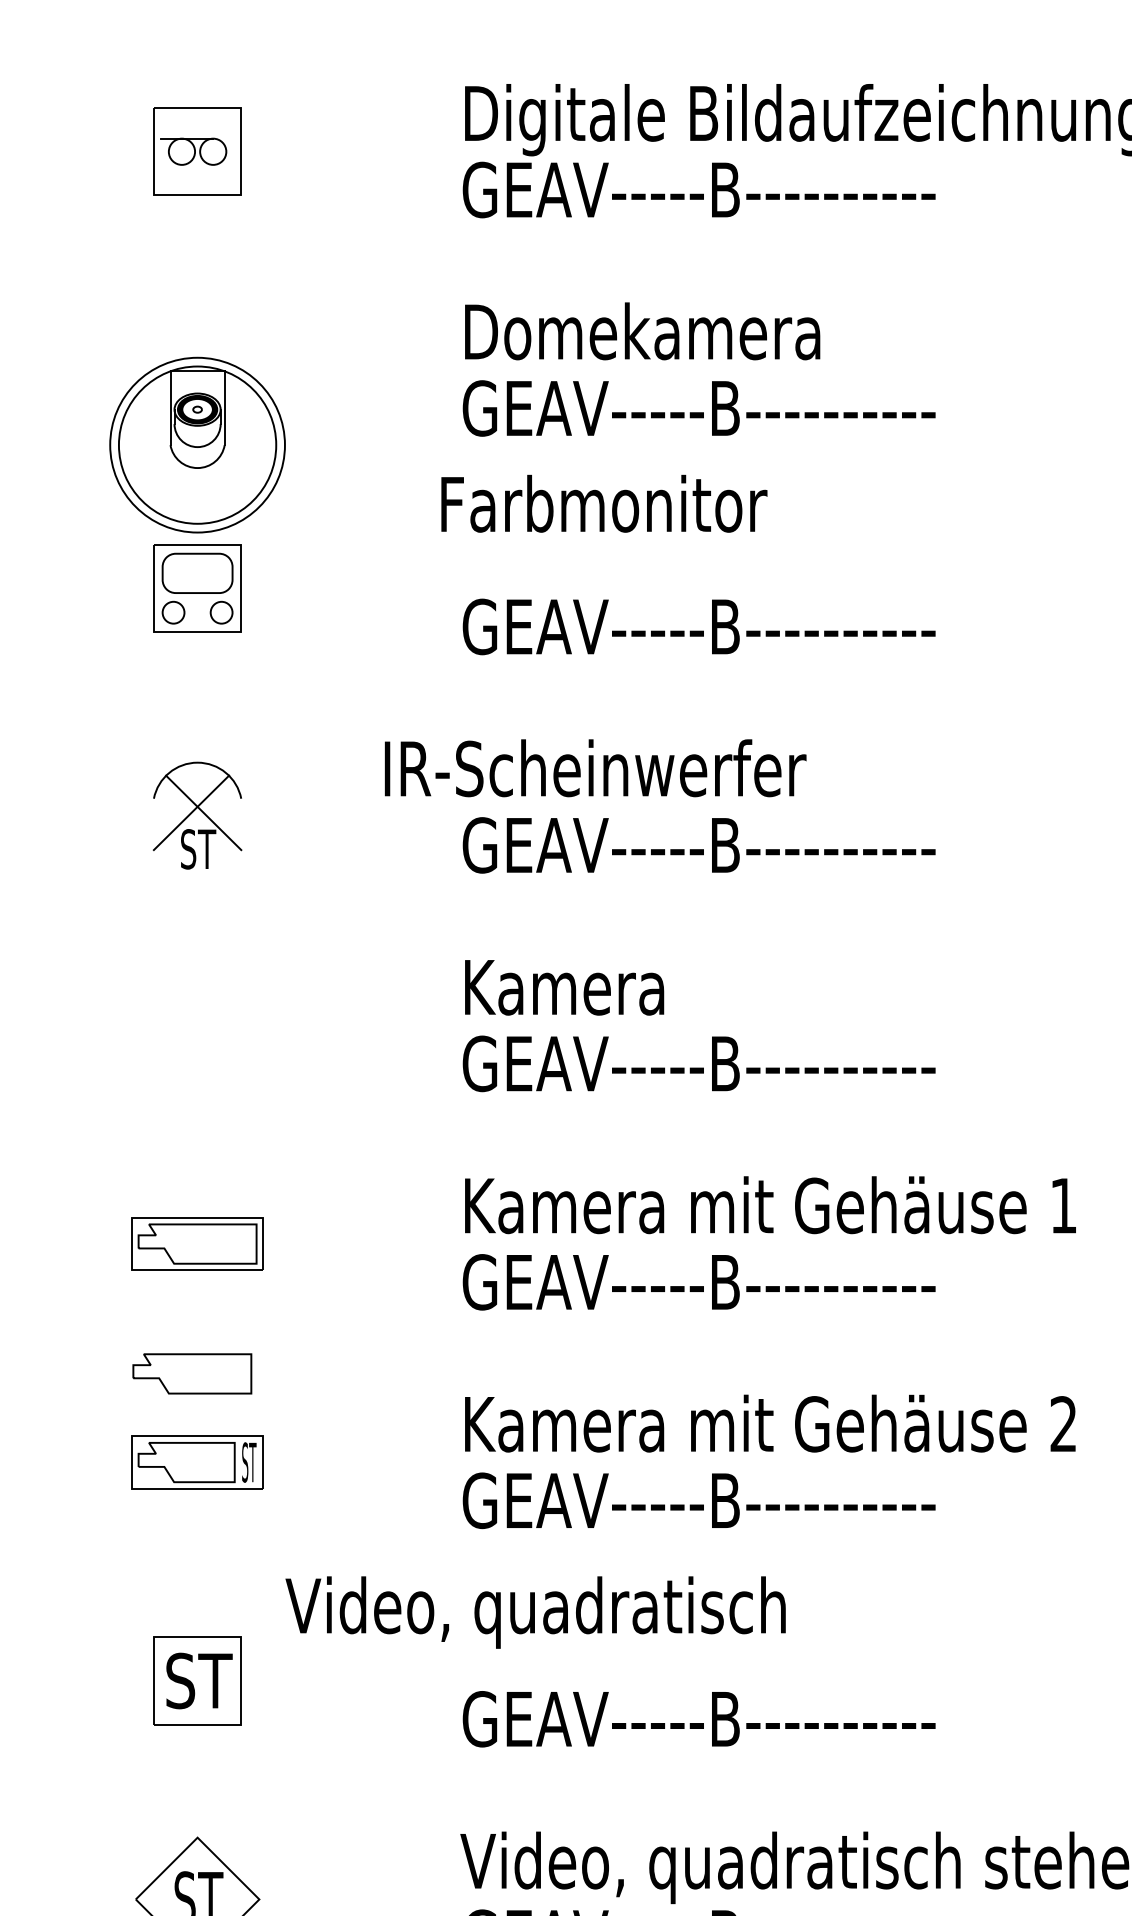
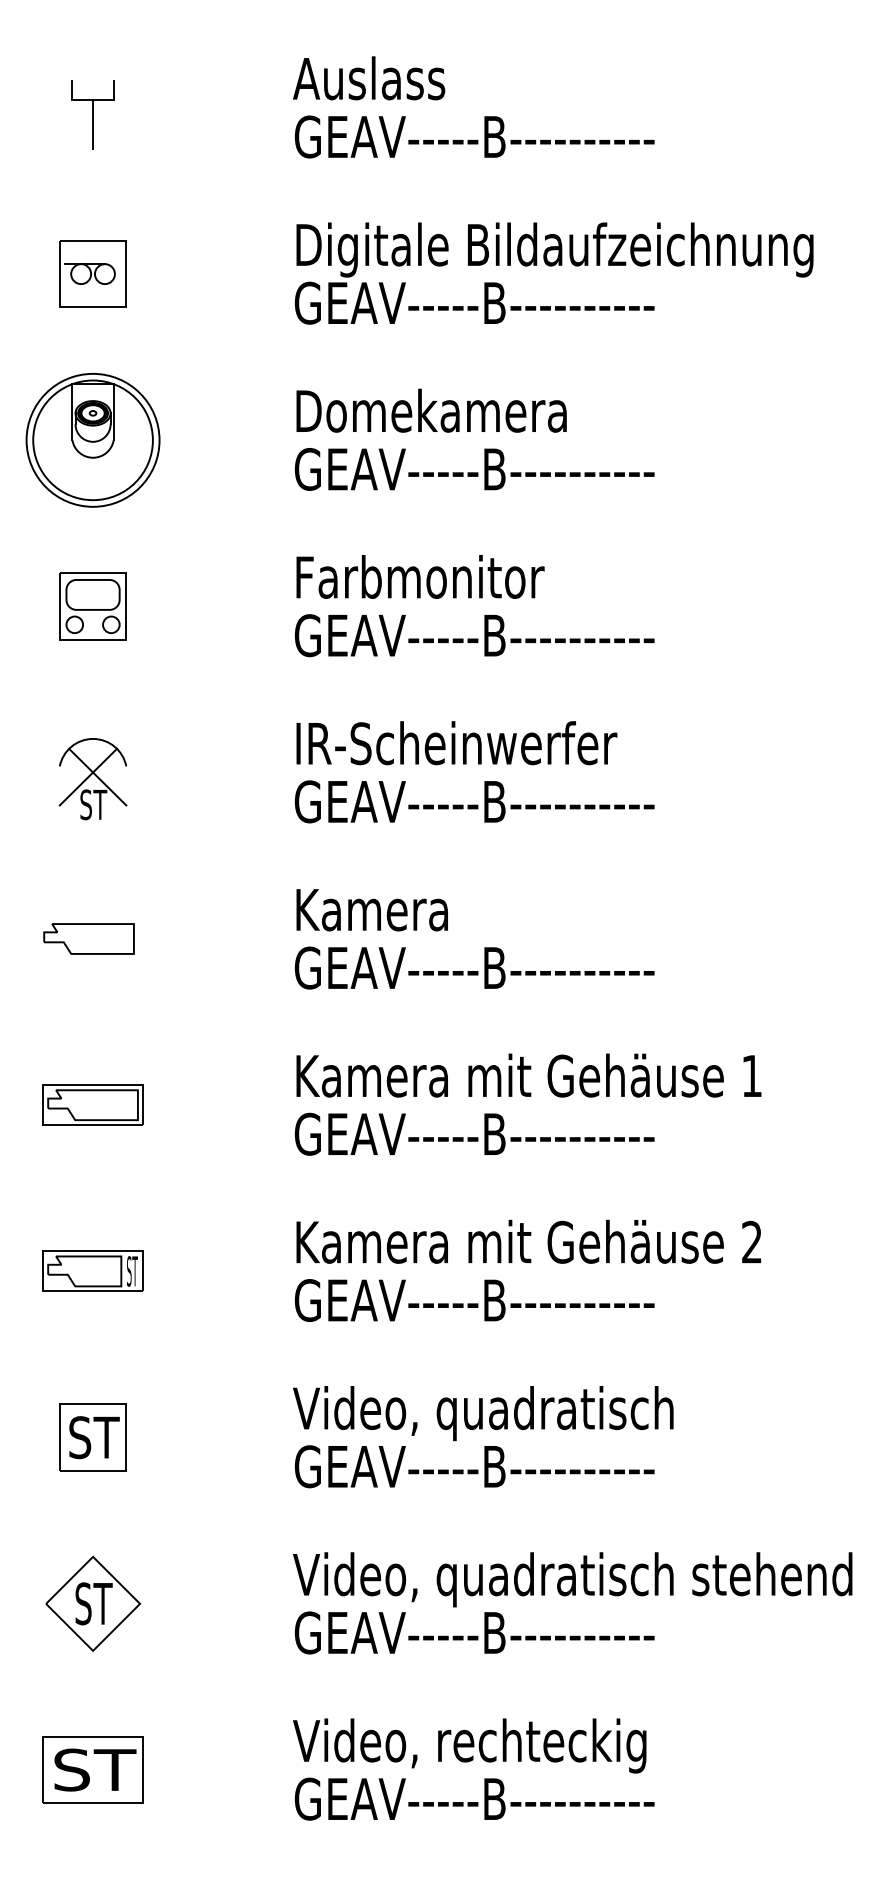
part: (196, 445) -> (92, 440), moved
text: (604, 503) -> (420, 576), moved
text: (595, 768) -> (456, 743), moved
part: (191, 1373) -> (88, 938), moved
text: (535, 1612) -> (483, 1413), moved

